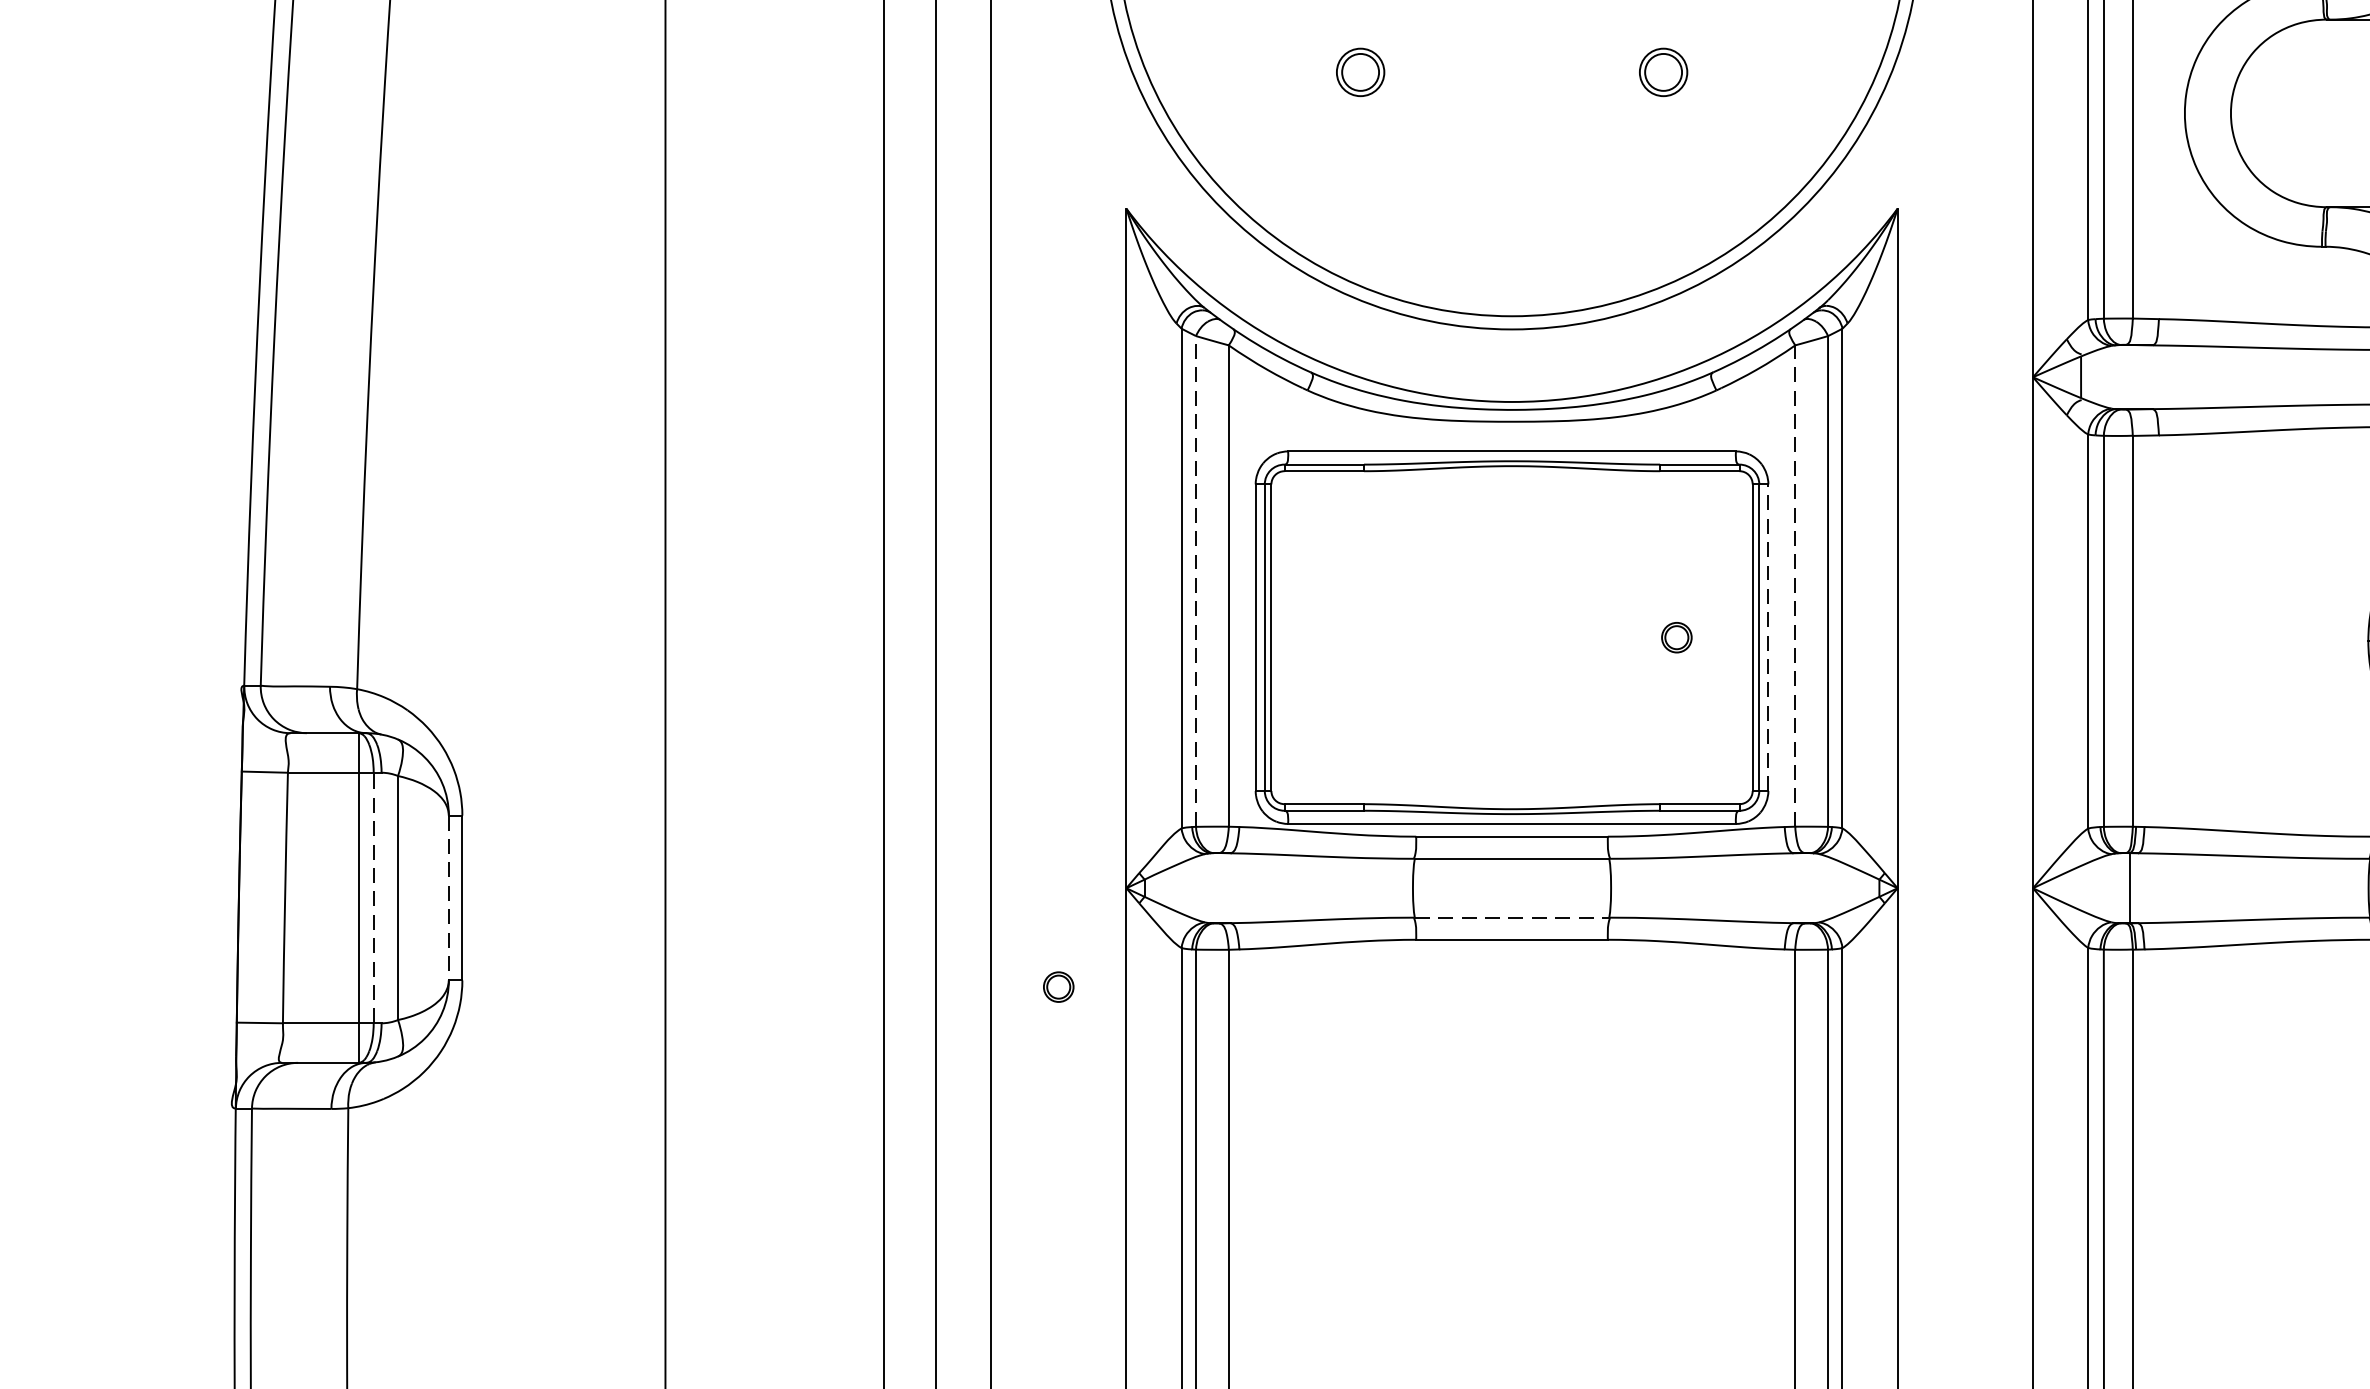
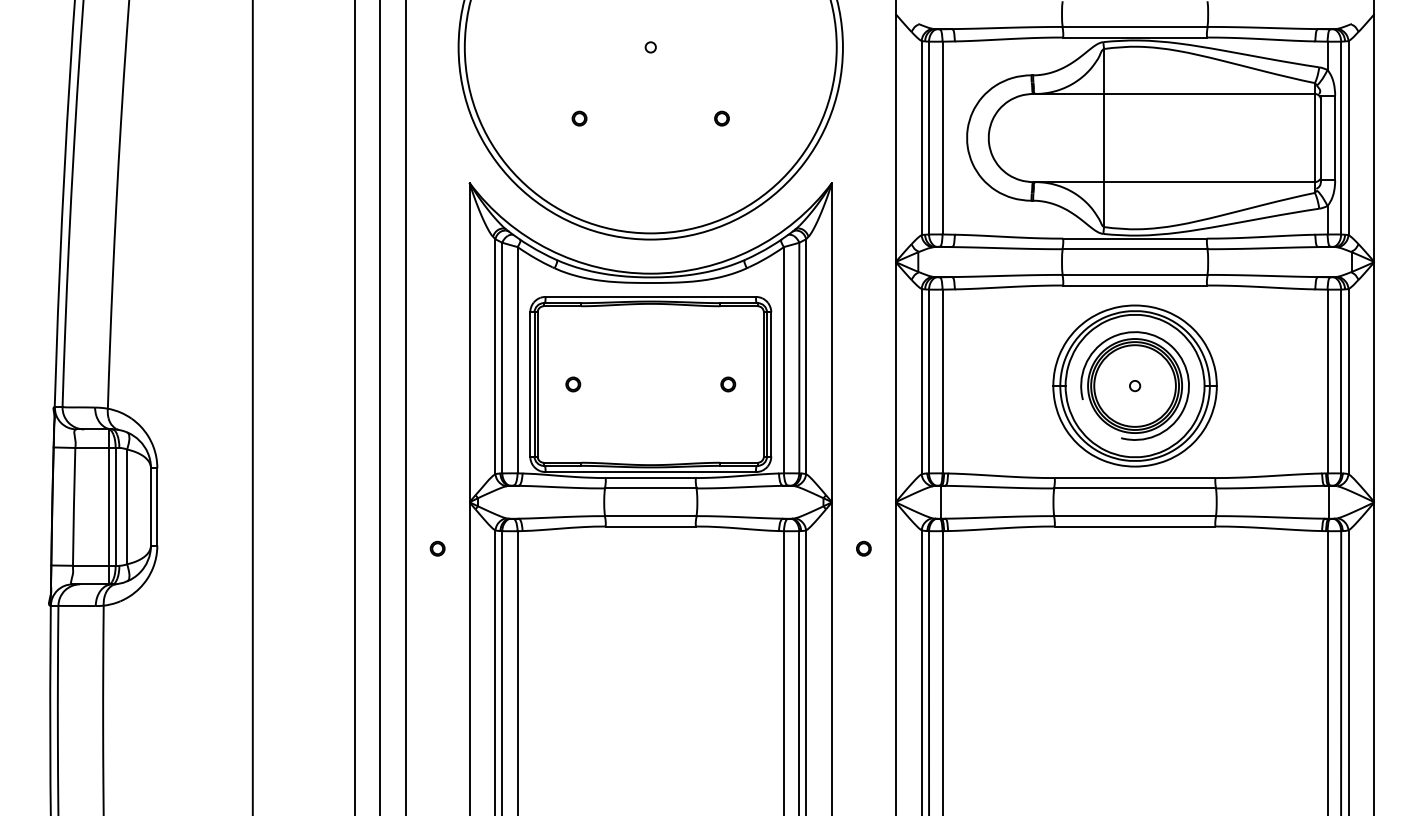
part: (1360, 71) -> (579, 118), size x0.62
part: (1662, 71) -> (721, 118), size x0.62
line: (1196, 580) -> (502, 357), dashed -> solid
line: (1794, 584) -> (783, 359), dashed -> solid
part: (1347, 637) -> (573, 384), added
line: (1768, 637) -> (771, 384), dashed -> solid
line: (373, 897) -> (115, 506), dashed -> solid
line: (447, 897) -> (150, 506), dashed -> solid
line: (1511, 918) -> (650, 516), dashed -> solid
part: (1964, 986) -> (863, 548), added

